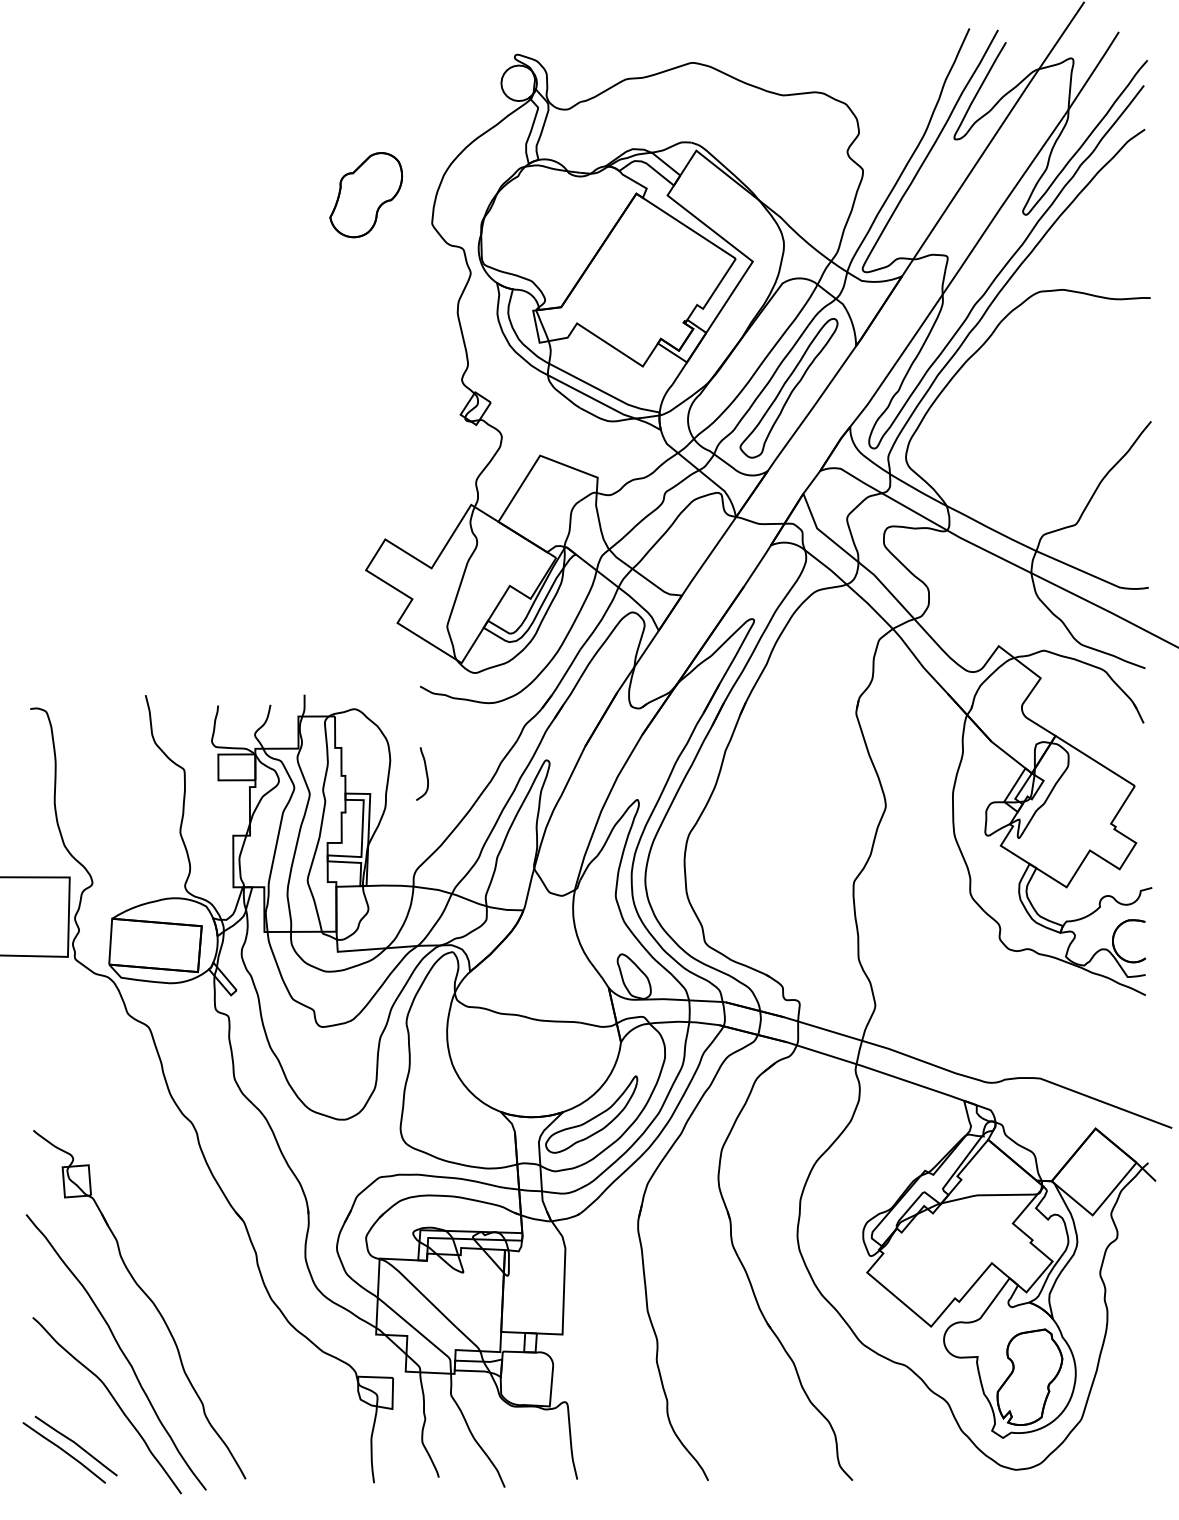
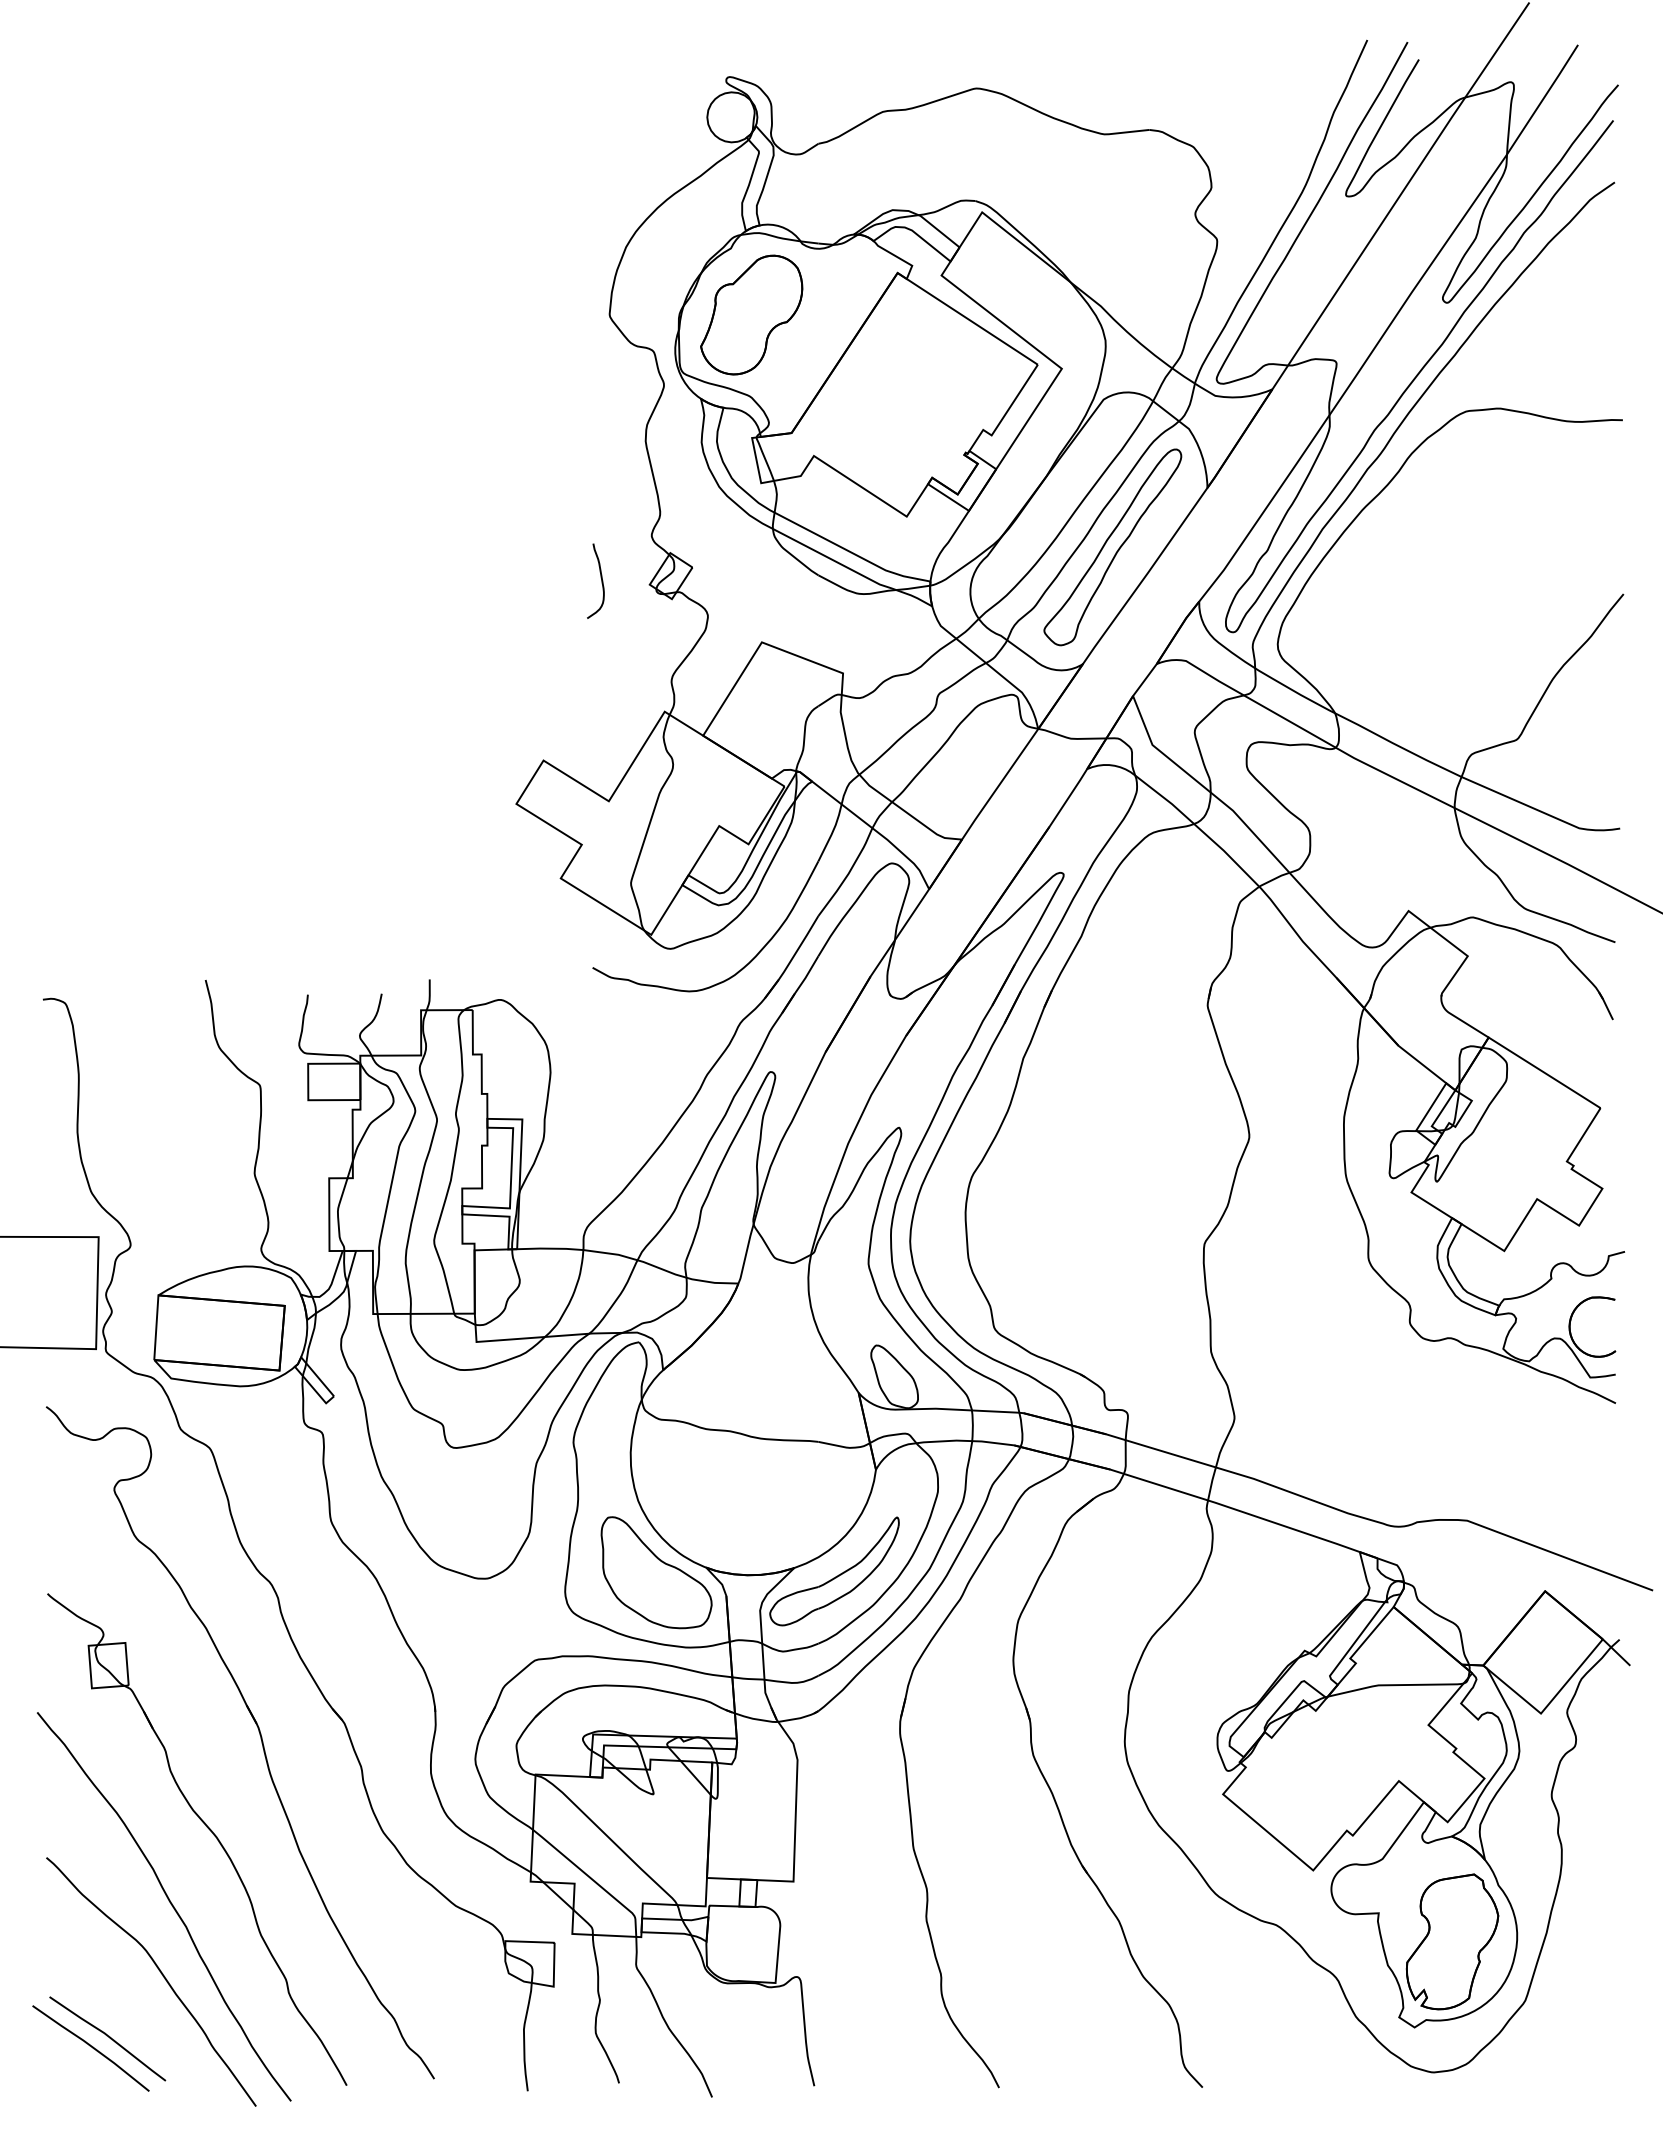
part: (366, 194) -> (751, 314), moved
curve: (425, 771) -> (600, 577), moved
part: (465, 1115) -> (656, 1572), added
part: (184, 1233) -> (260, 1739), added

